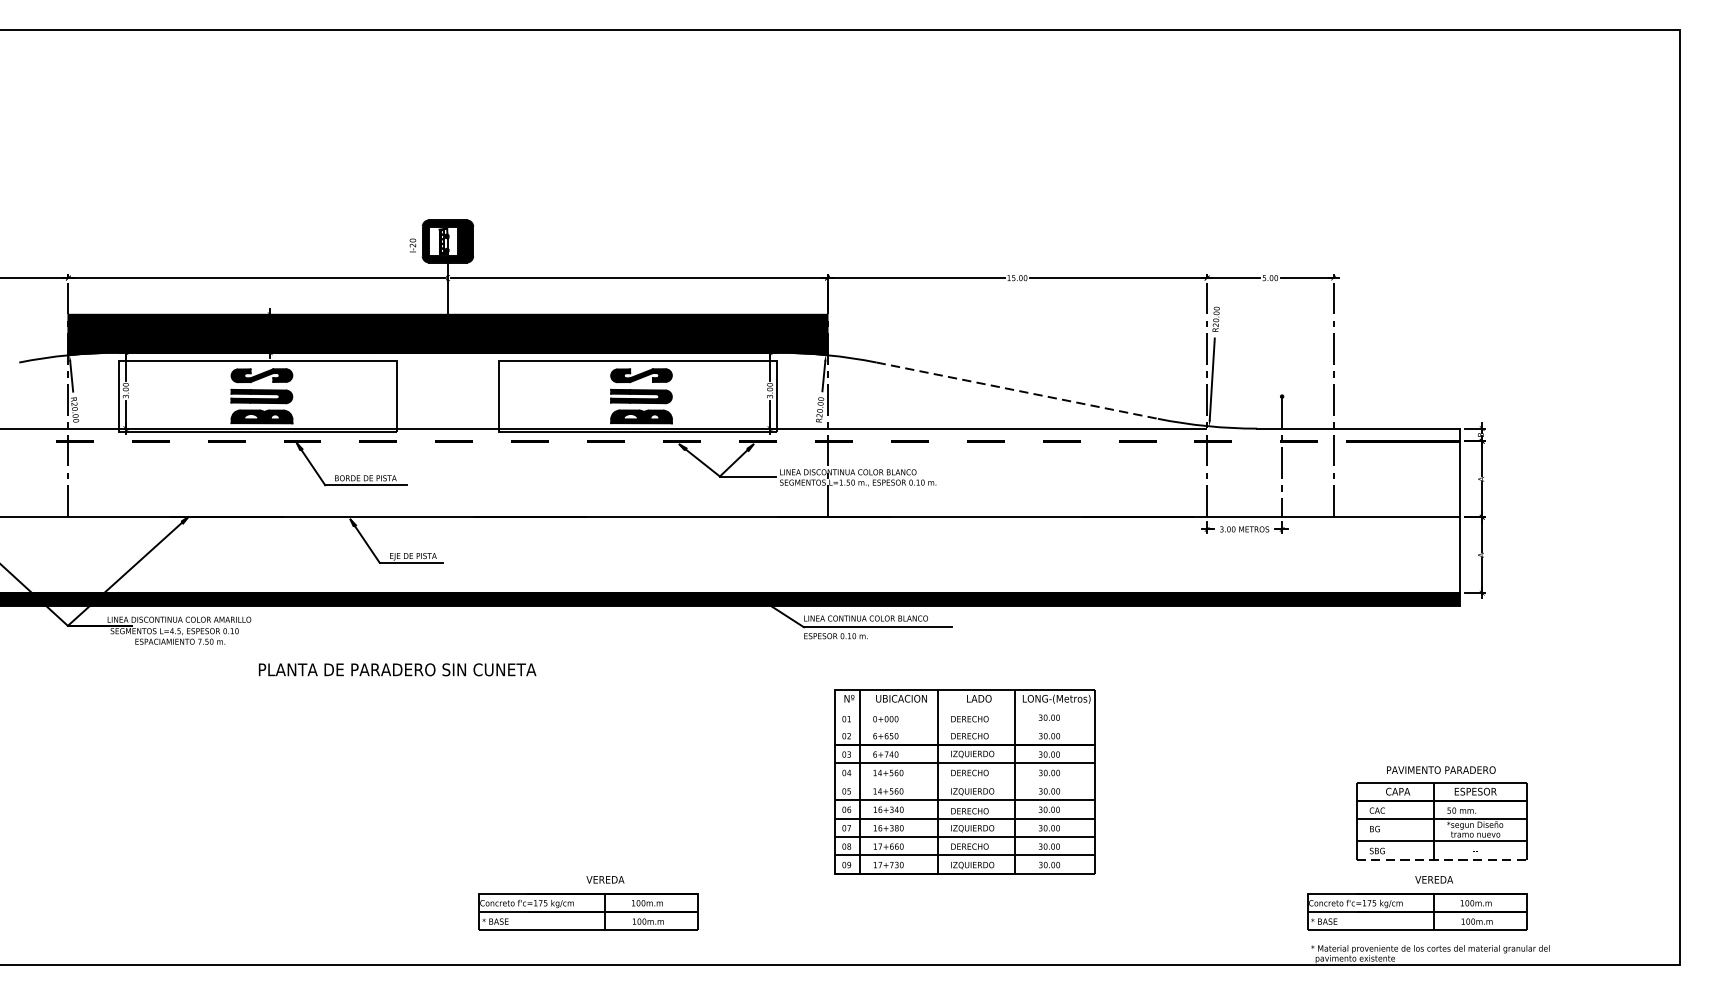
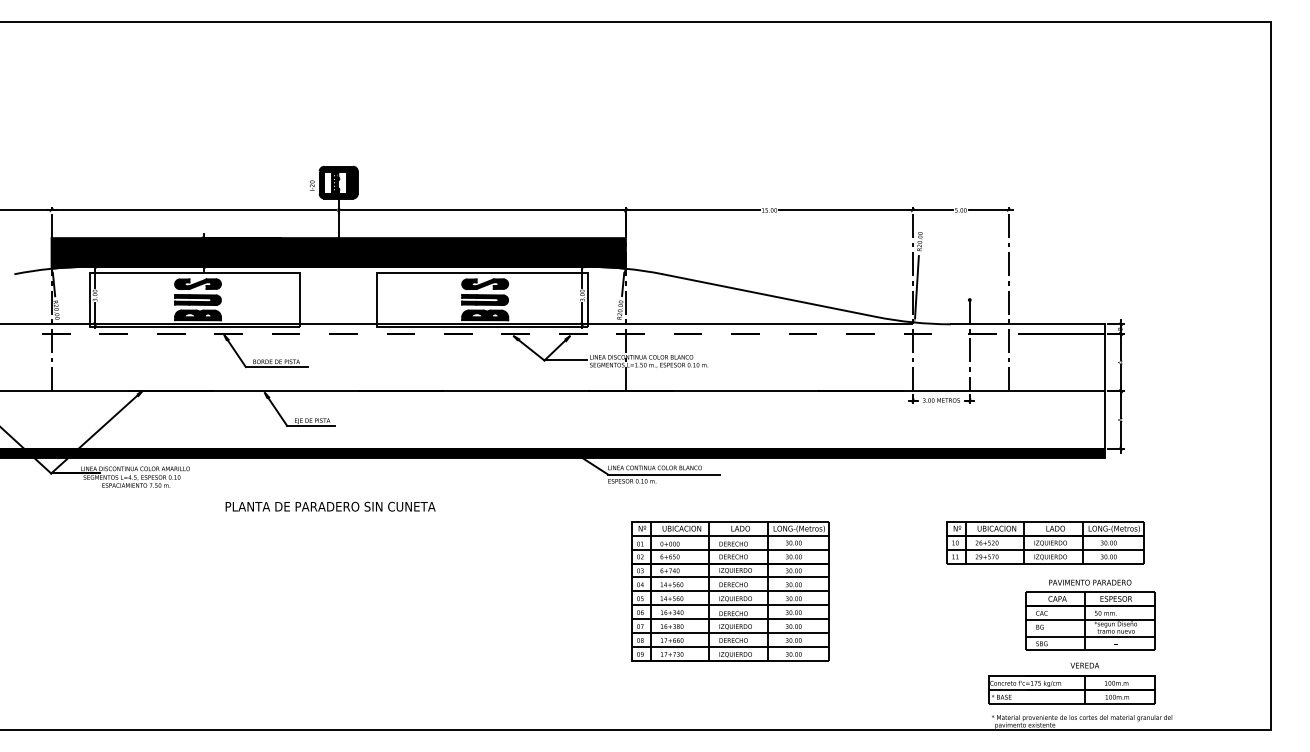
line: (1017, 390) -> (769, 295), dashed -> solid
text: (397, 669) -> (330, 506), moved
line: (964, 707) -> (729, 535), added
part: (1382, 717) -> (1045, 542), added
line: (964, 726) -> (729, 549), added
line: (964, 781) -> (729, 591), added
line: (1441, 859) -> (1090, 650), dashed -> solid
part: (587, 903) -> (444, 683), removed

